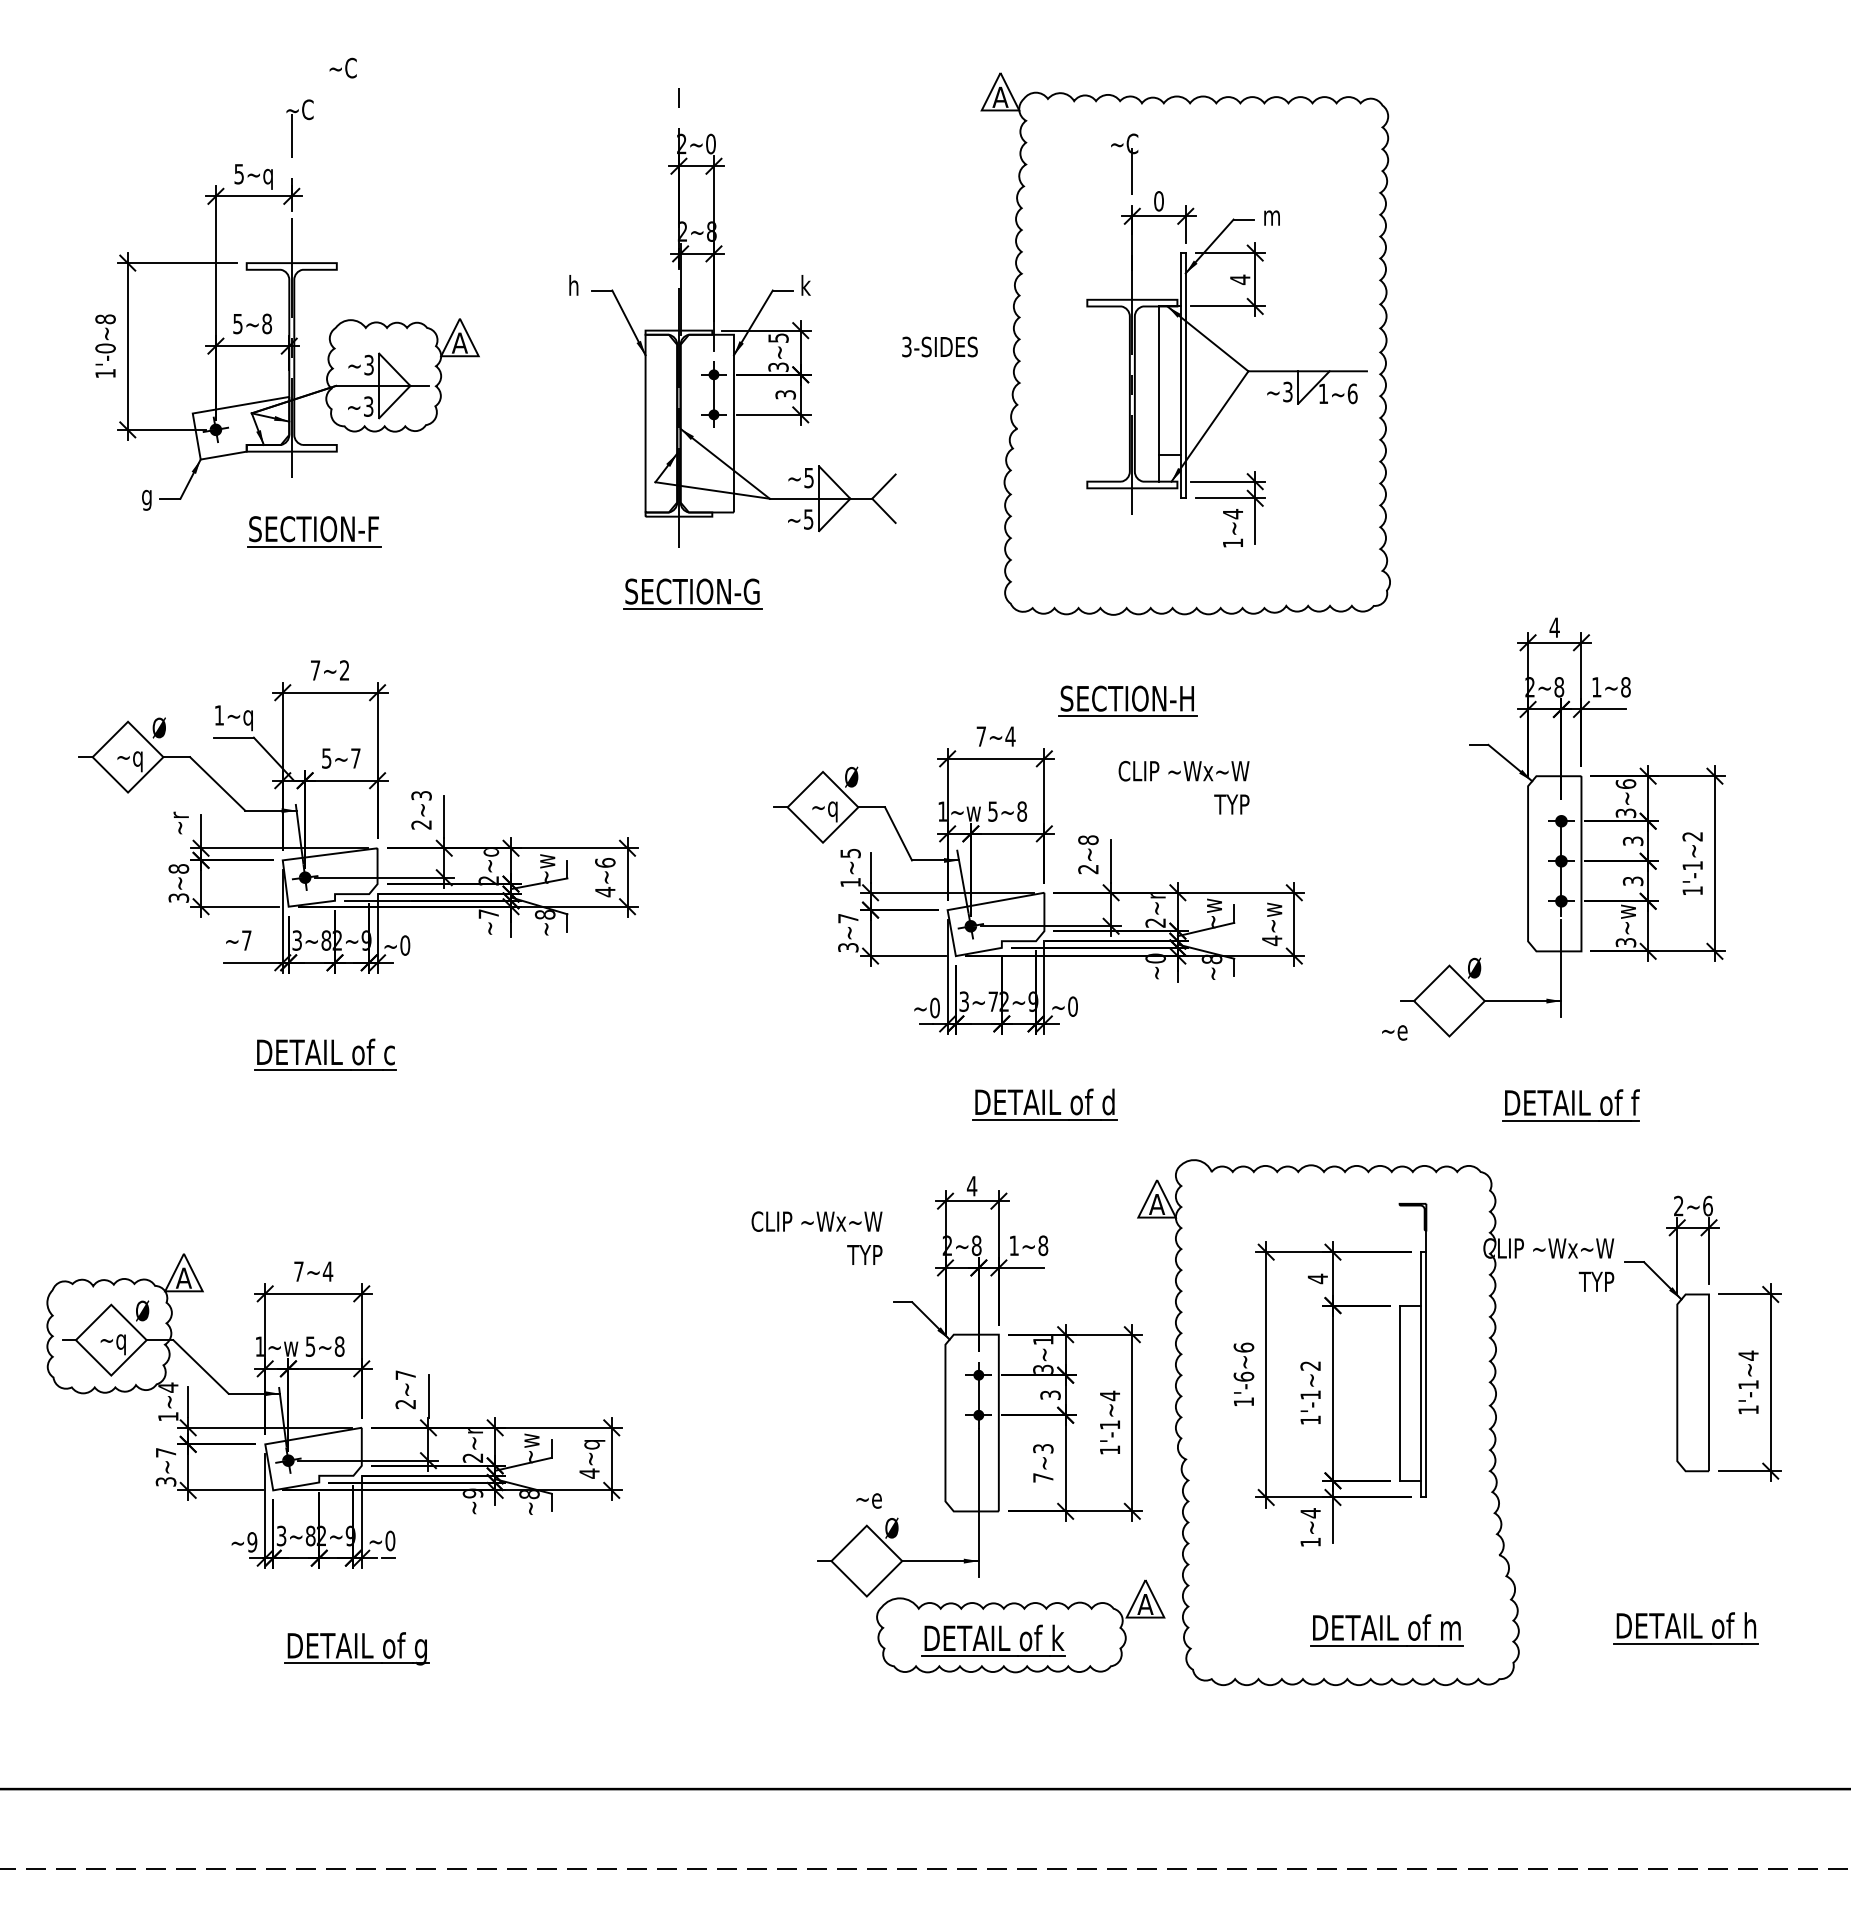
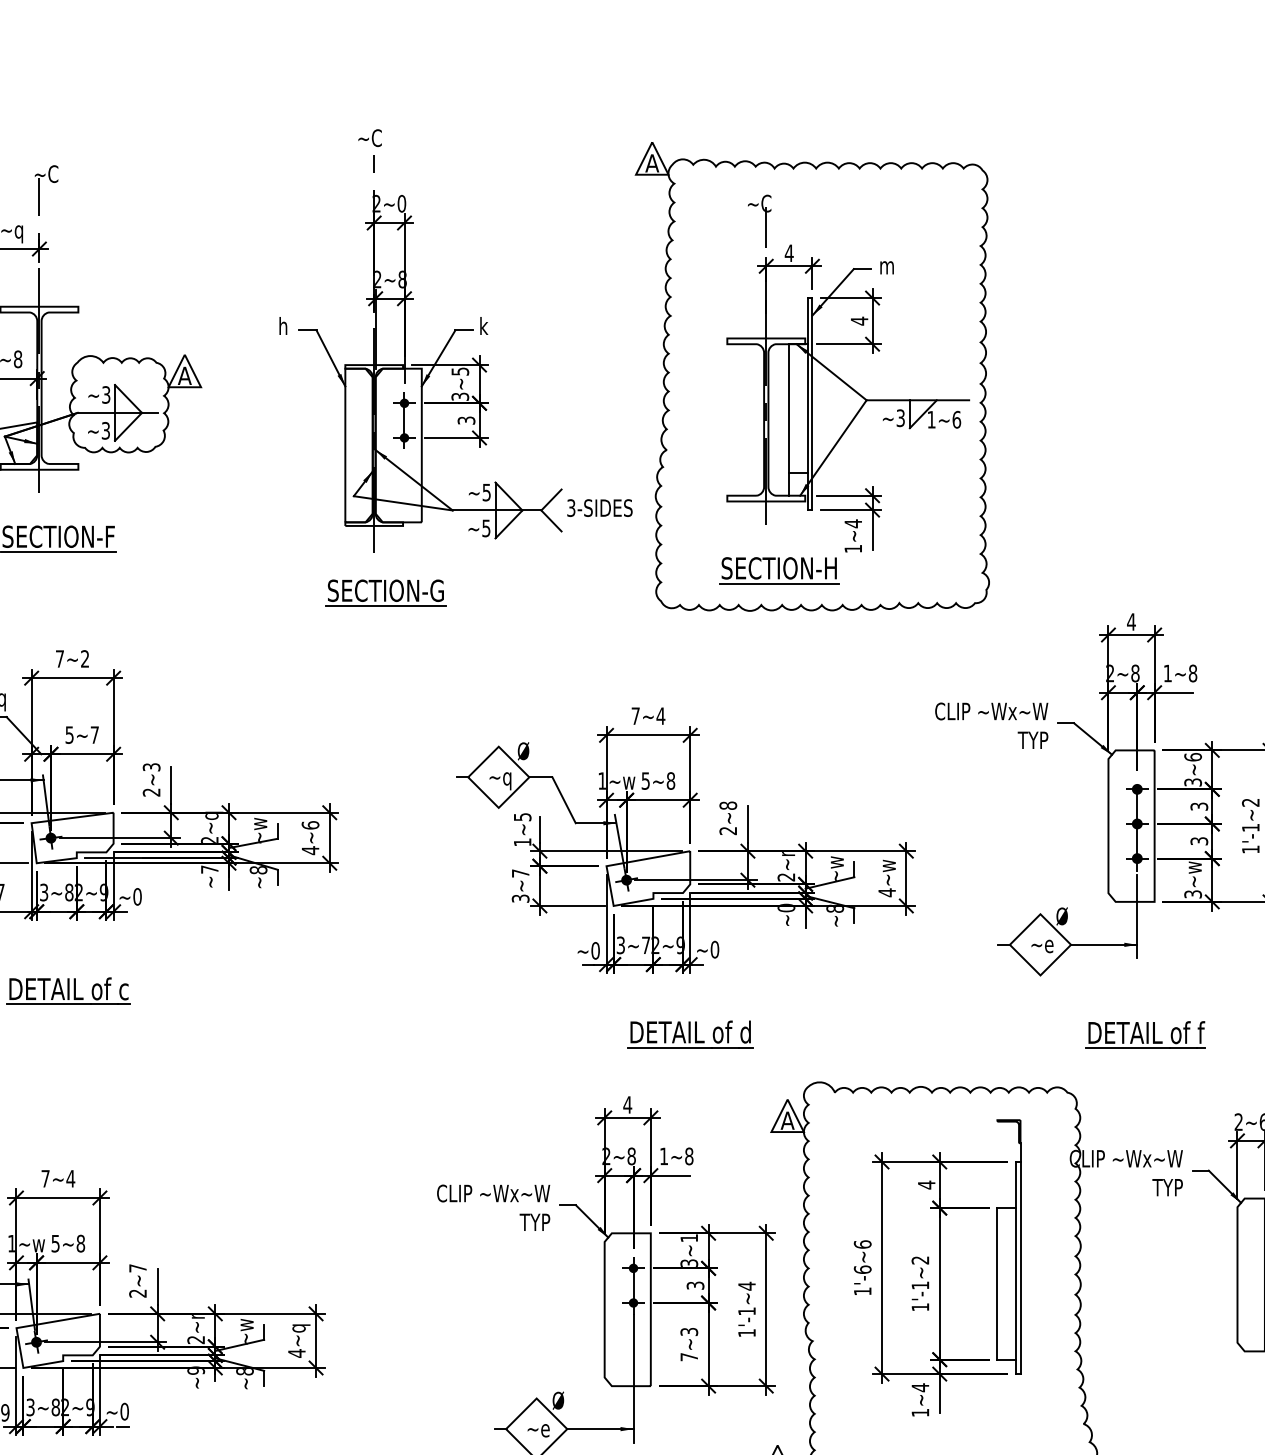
text: (342, 67) -> (369, 137), moved
text: (1158, 201) -> (788, 253), 0 -> 4
text: (939, 346) -> (599, 507), moved
part: (1127, 700) -> (779, 569), moved
text: (1183, 787) -> (991, 725), moved
text: (1394, 1032) -> (1042, 946), moved
text: (816, 1237) -> (493, 1207), moved
text: (868, 1500) -> (538, 1430), moved

